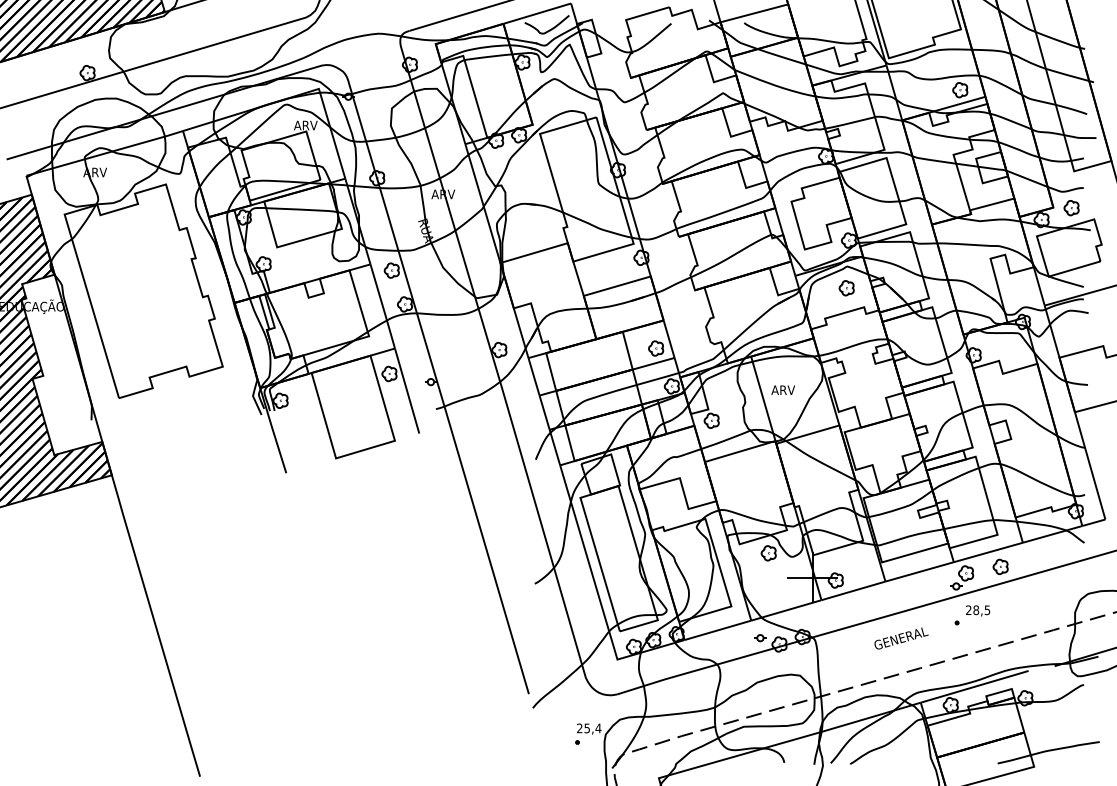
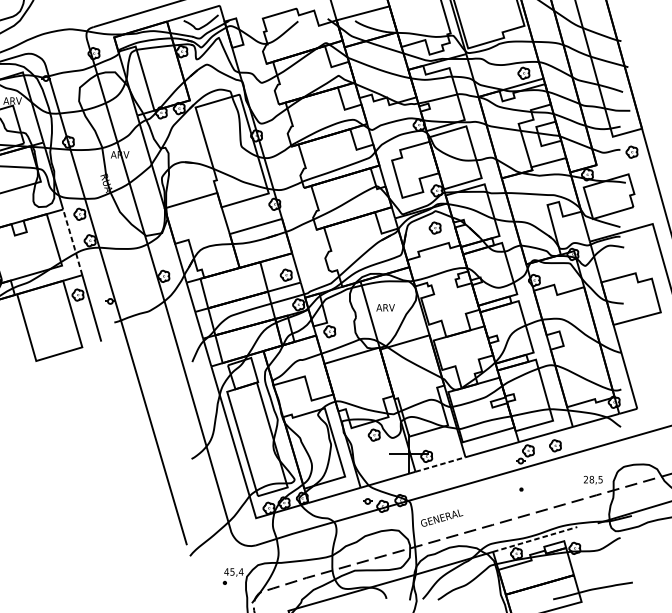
part: (1071, 208) -> (631, 152), moved
line: (382, 306) -> (72, 242), solid -> dashed
line: (853, 590) -> (440, 464), solid -> dashed
text: (978, 610) -> (593, 479), moved
text: (901, 638) -> (442, 518), moved
line: (975, 686) -> (535, 539), solid -> dashed
text: (579, 728) -> (226, 572), 25,4 -> 45,4

